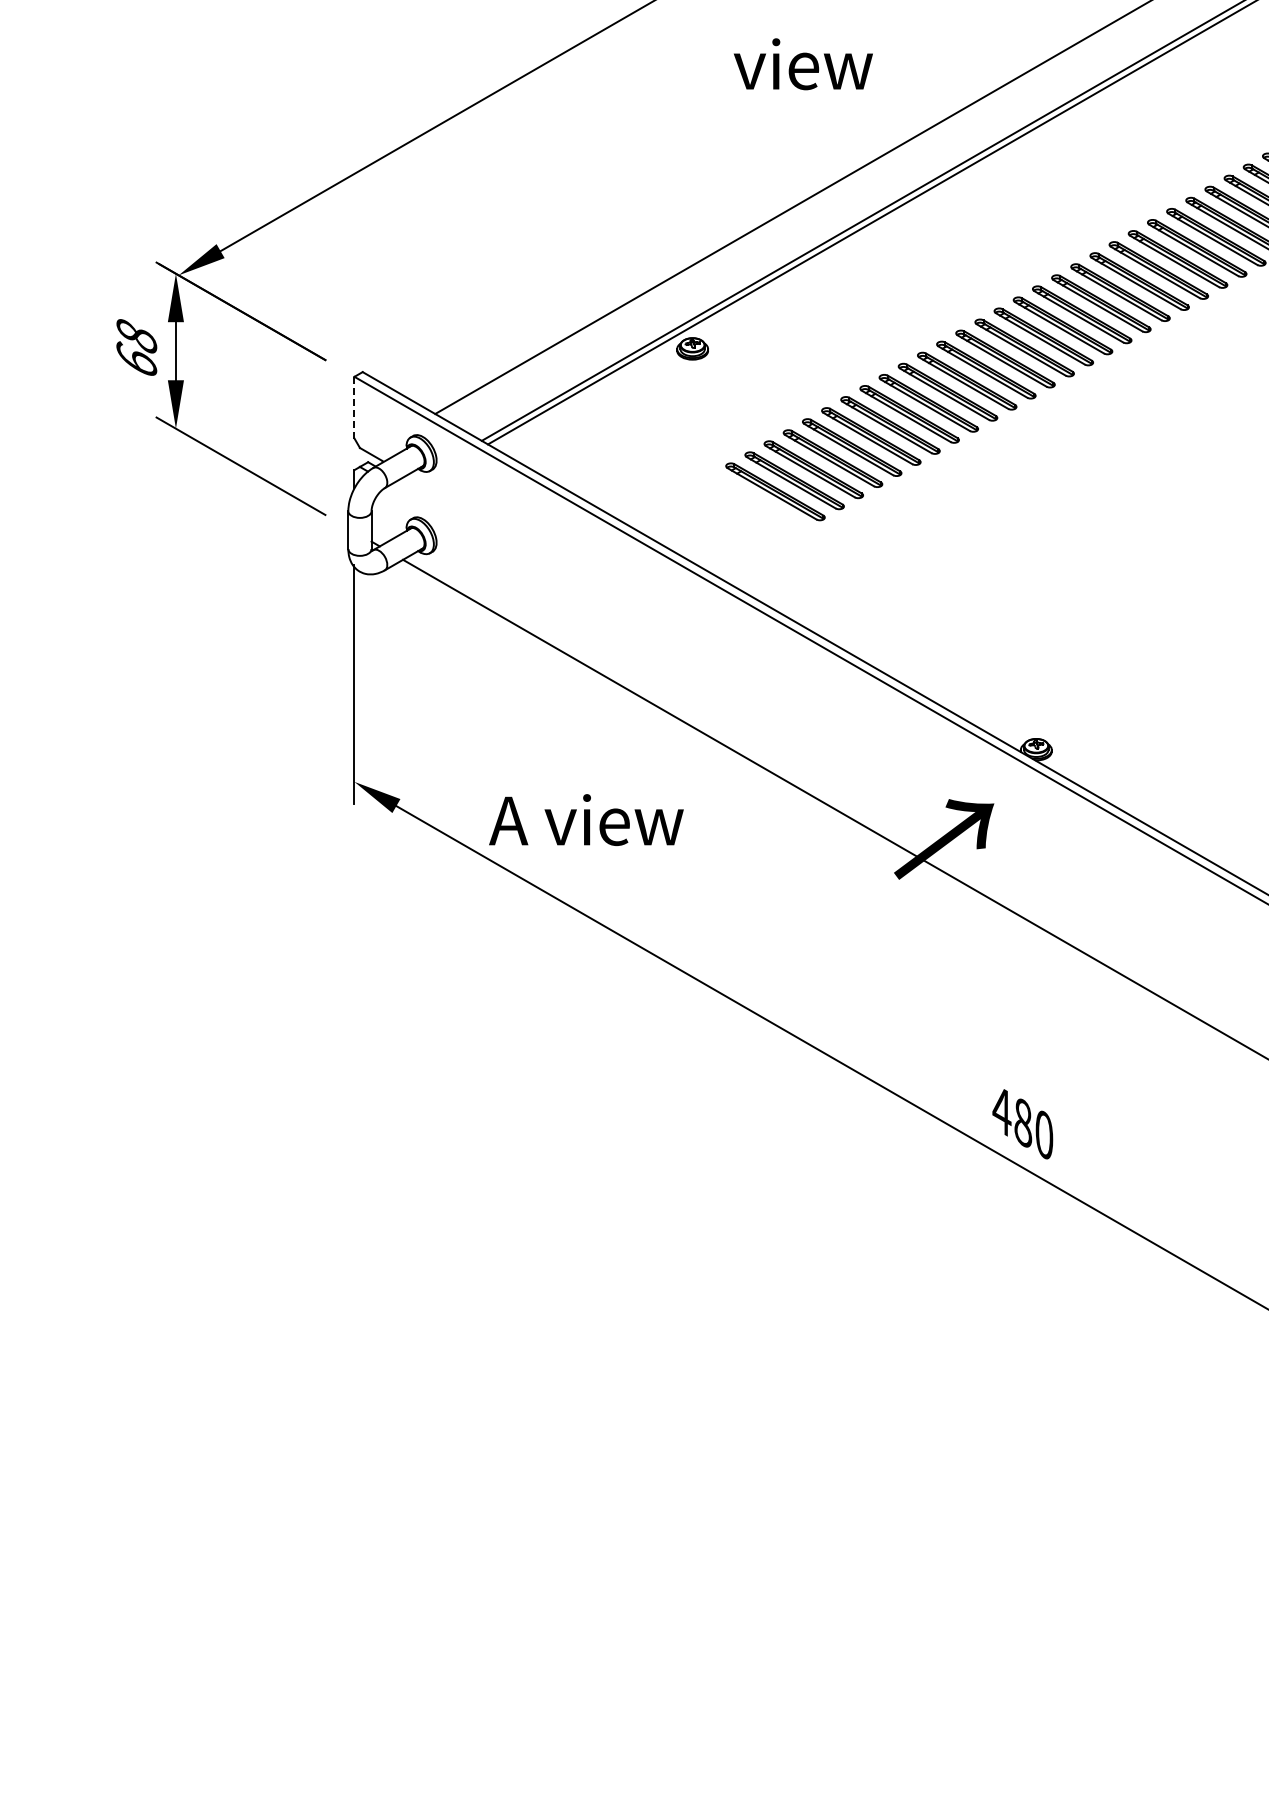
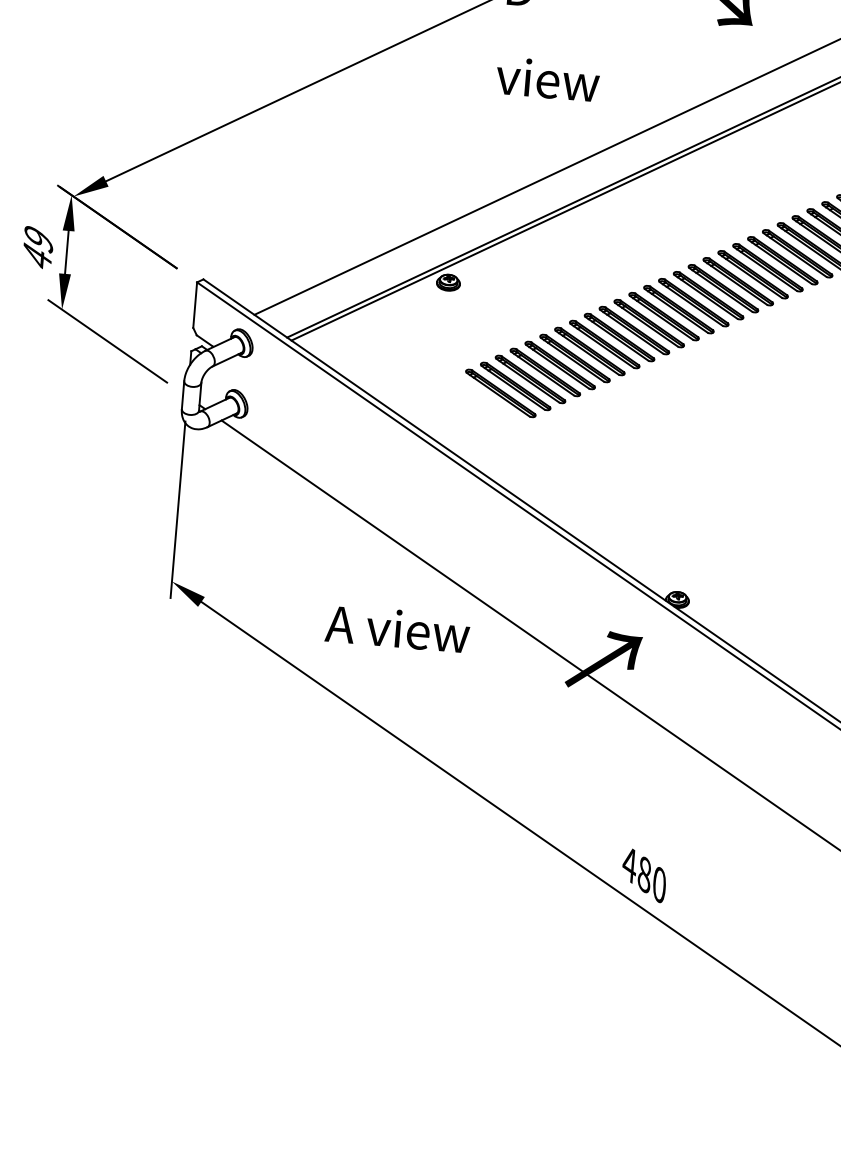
text: (136, 347) -> (37, 247), 68 -> 49
line: (354, 407) -> (195, 305), dashed -> solid
text: (586, 819) -> (397, 628), moved

